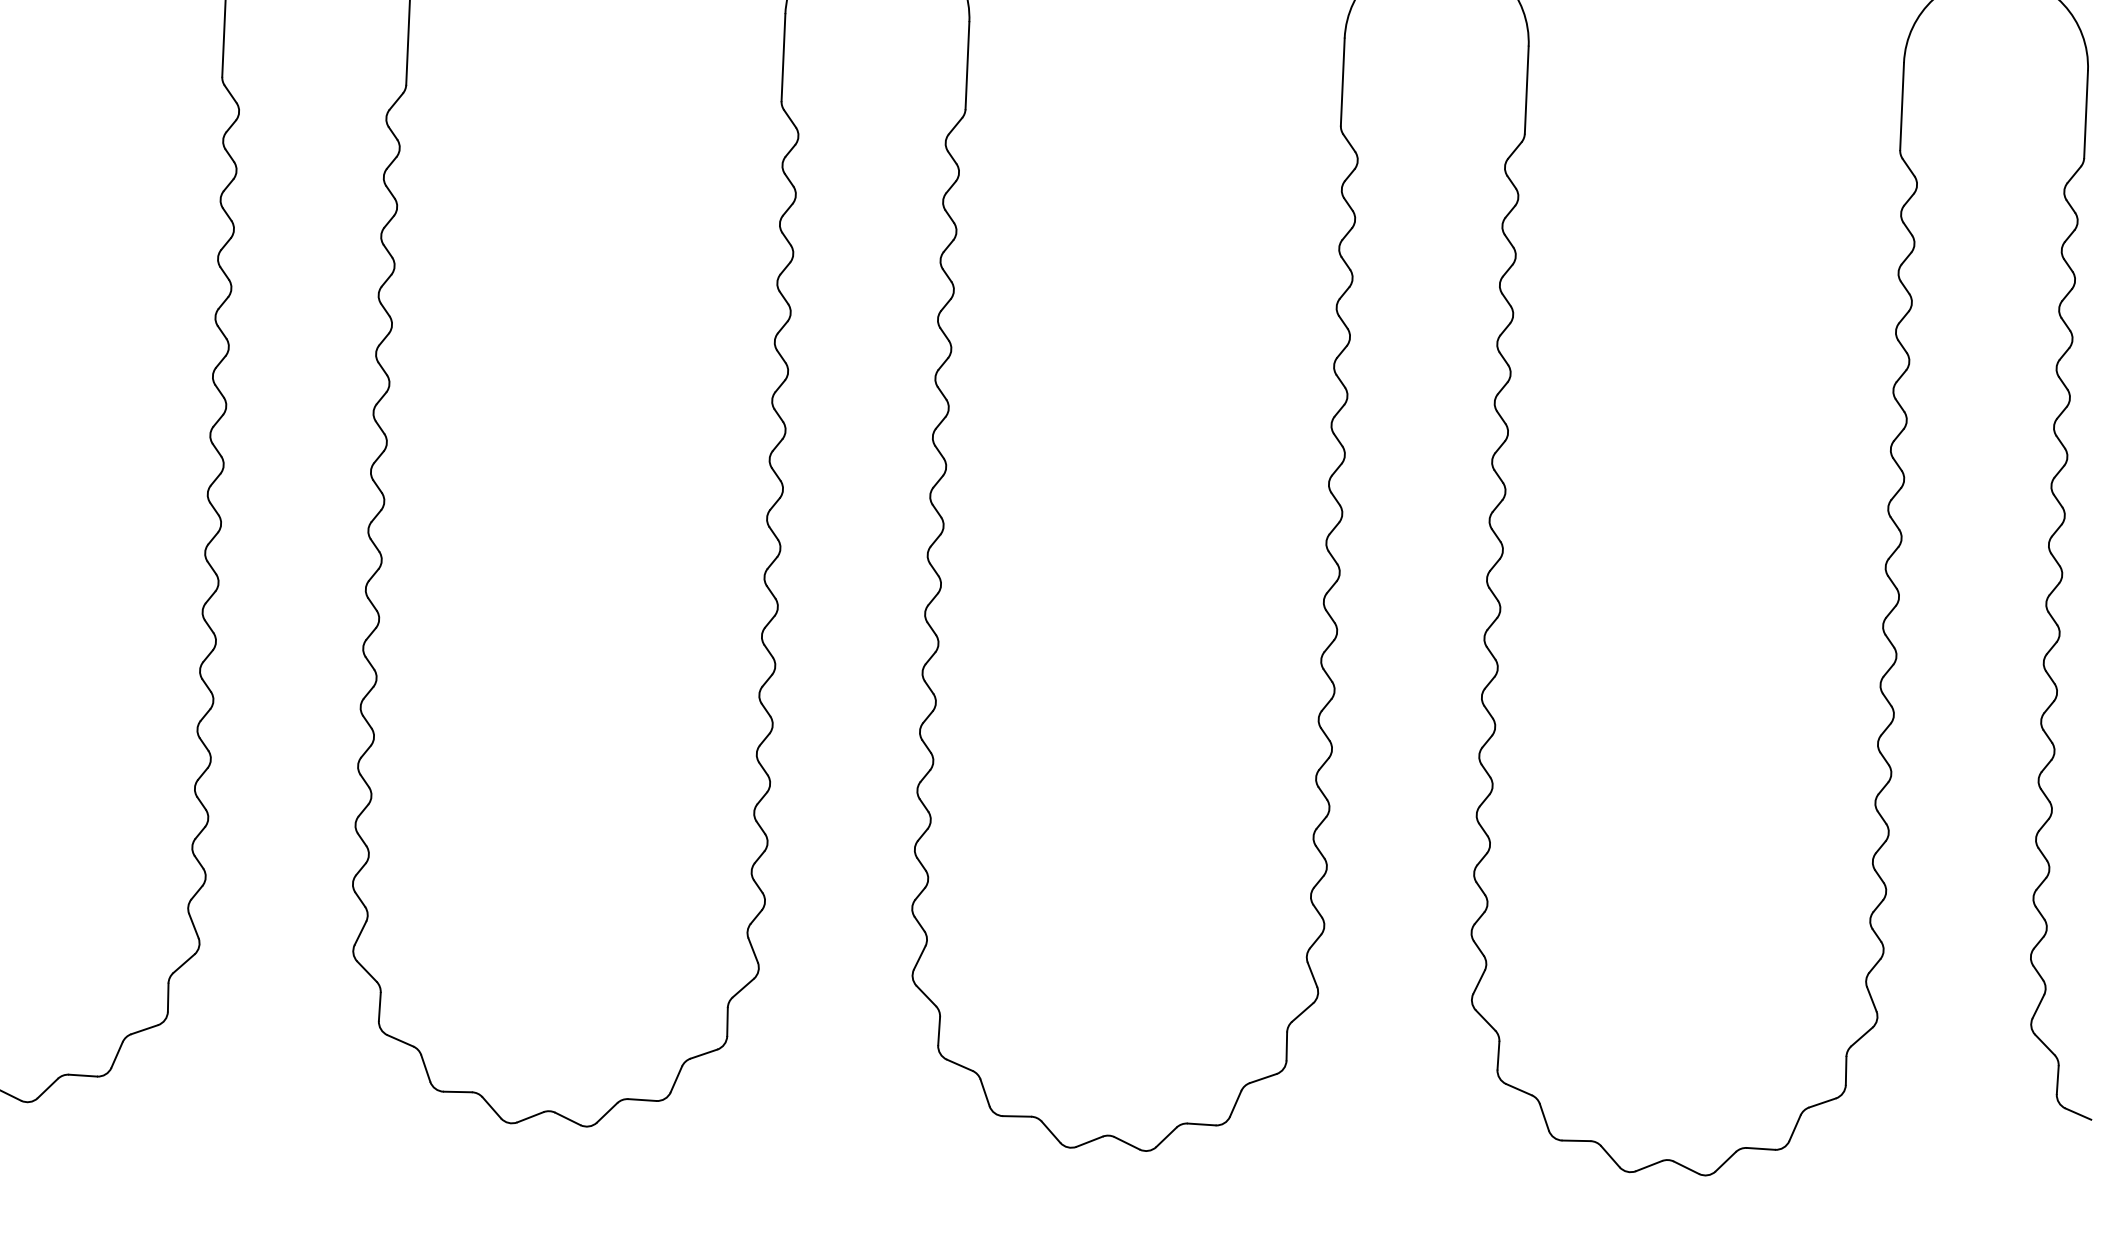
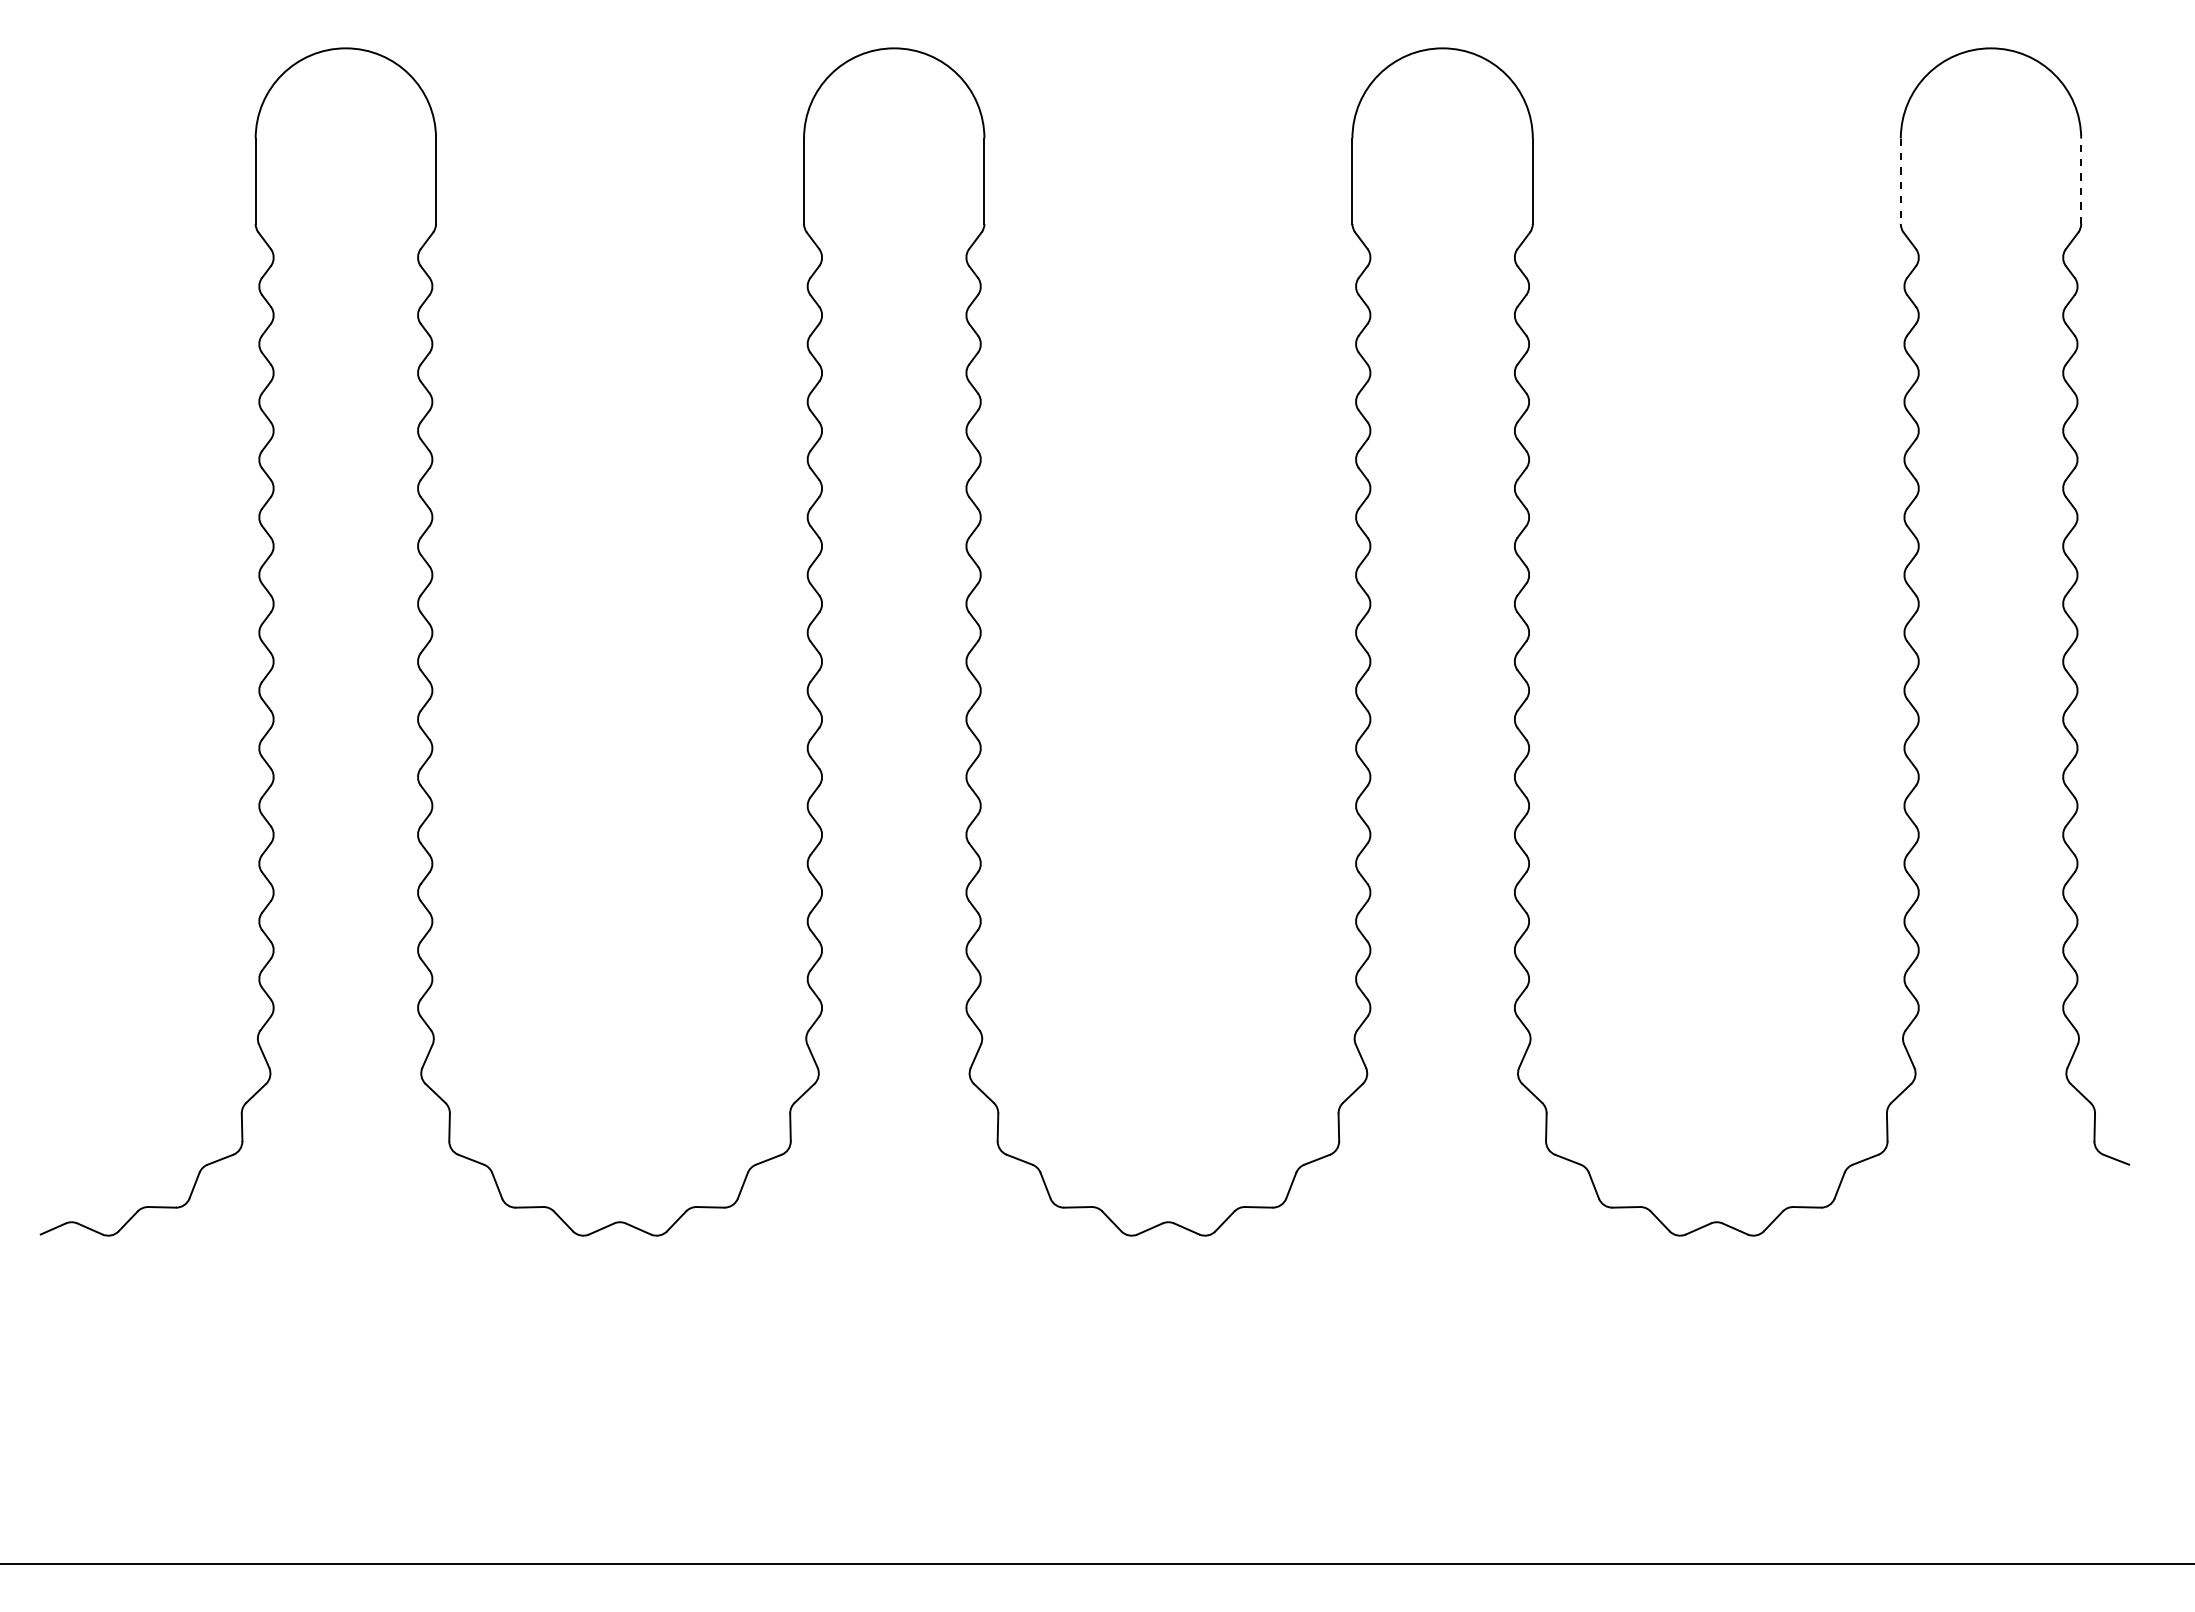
line: (1901, 106) -> (1900, 181), solid -> dashed
line: (2086, 114) -> (2081, 181), solid -> dashed

